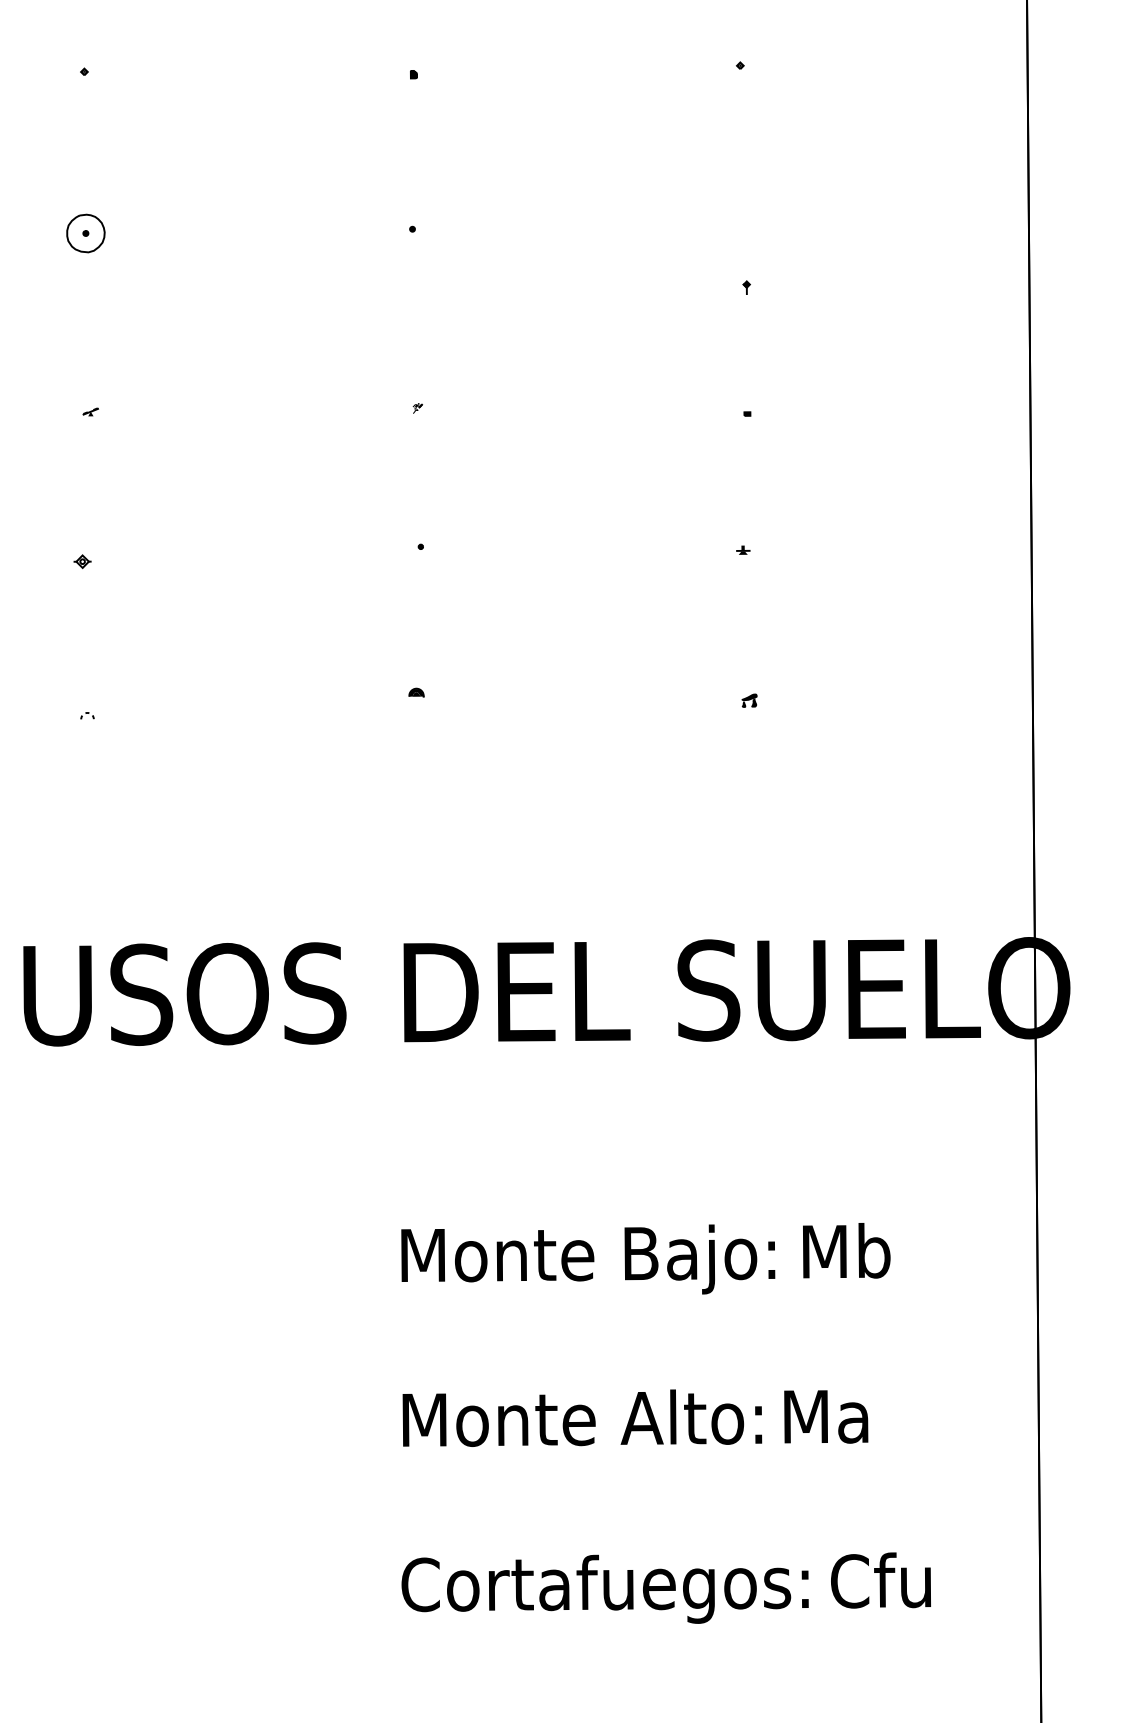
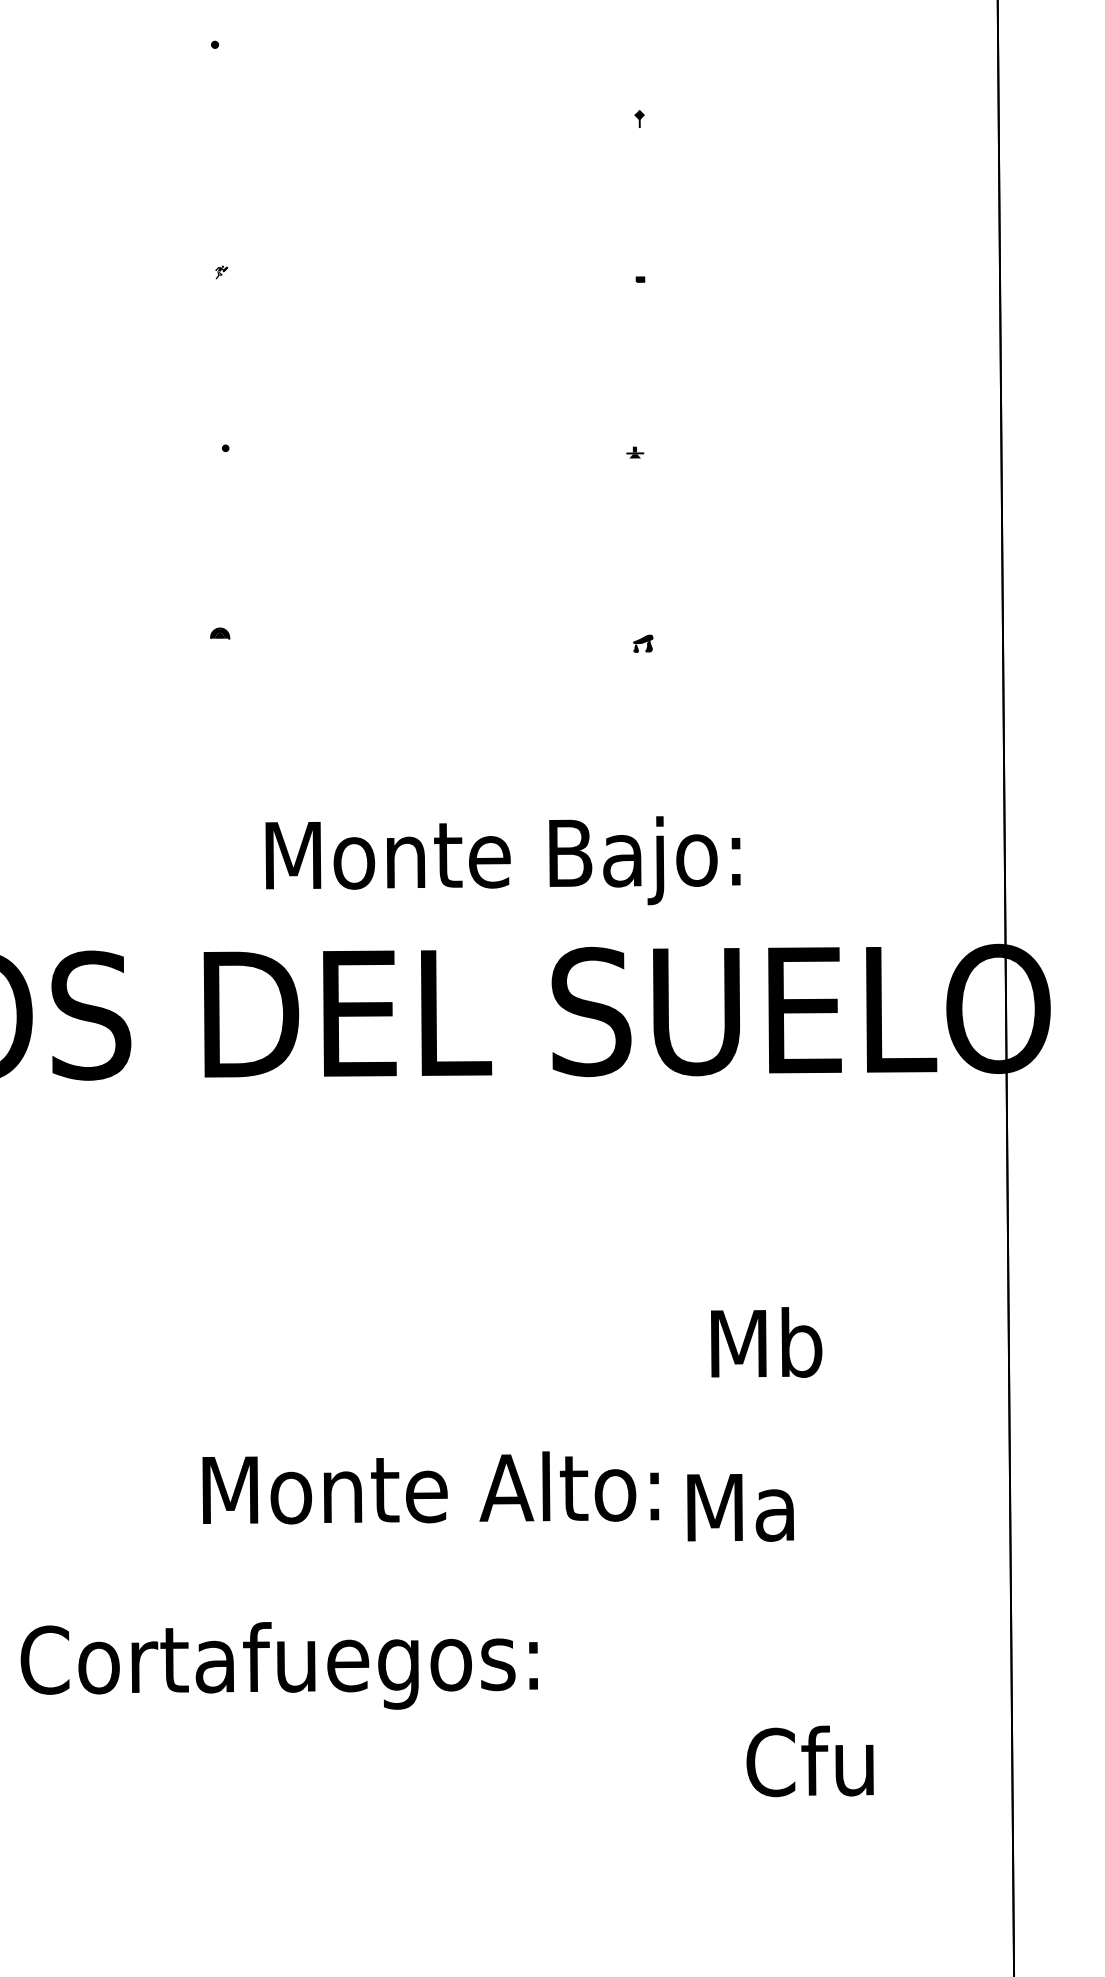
text: (588, 1259) -> (503, 860), moved
text: (826, 1416) -> (740, 1507), moved
text: (582, 1417) -> (430, 1486), moved
text: (604, 1588) -> (278, 1664), moved

